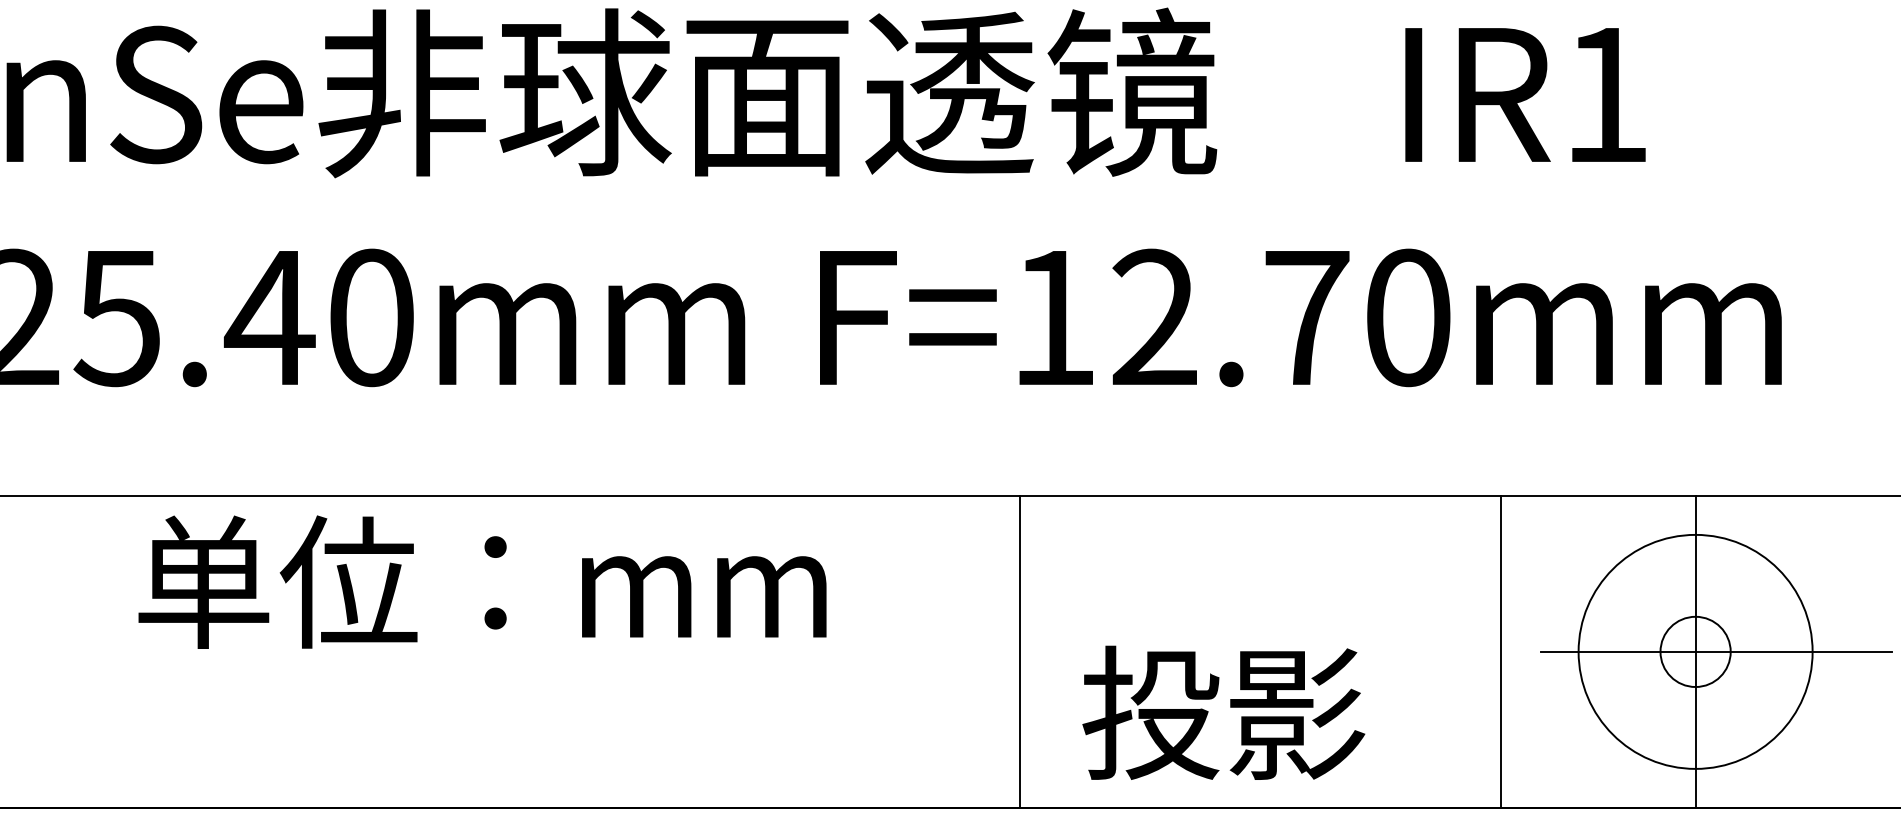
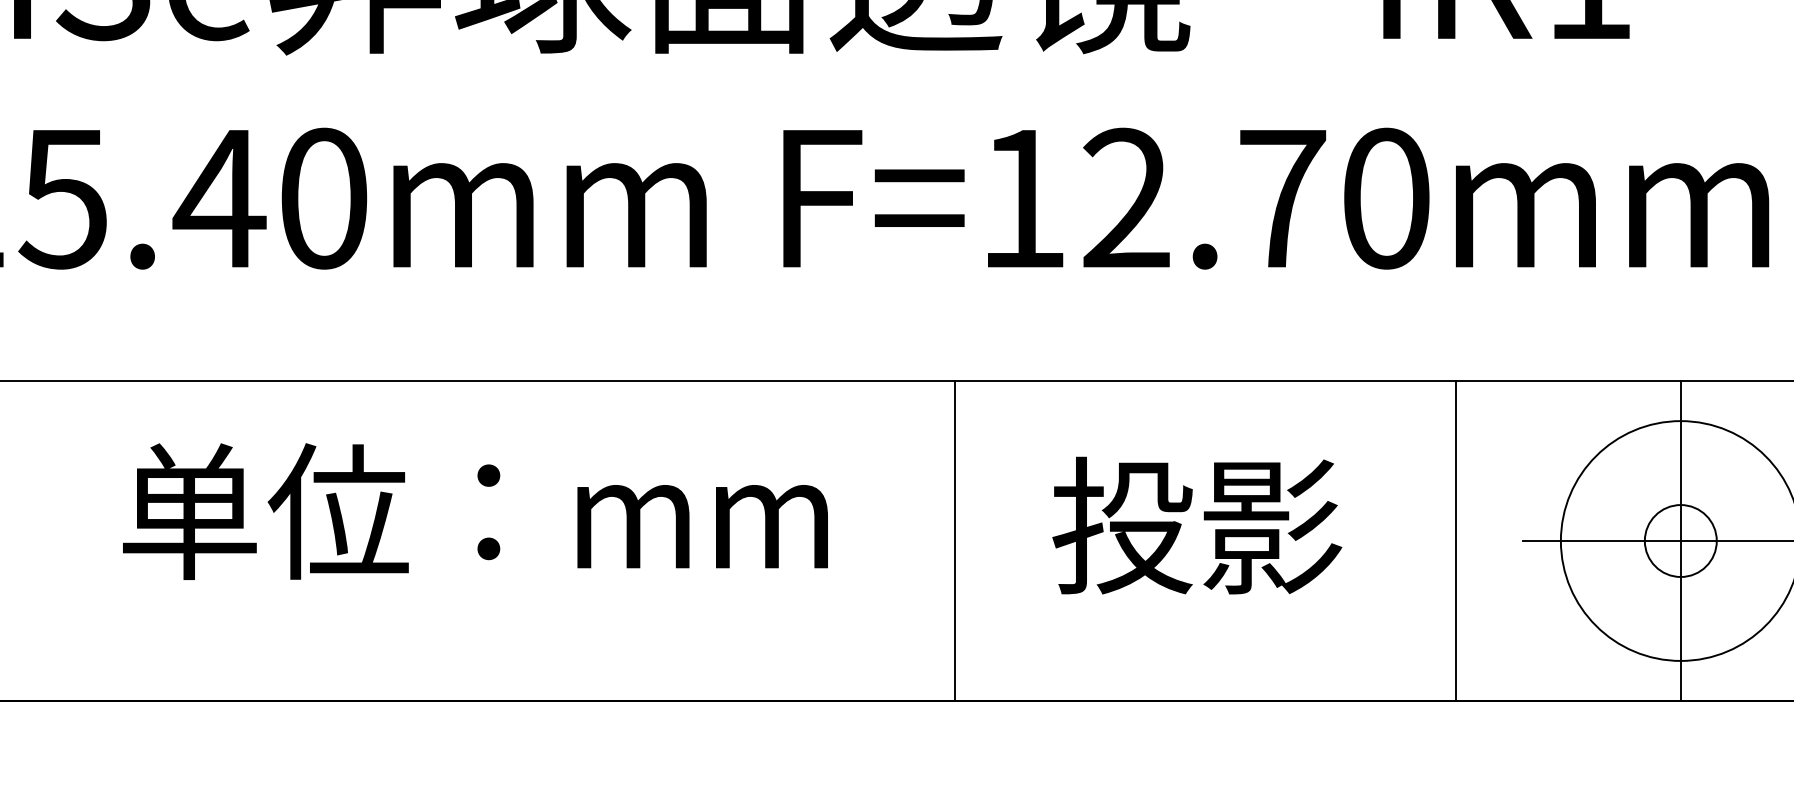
text: (482, 581) -> (475, 510), moved
line: (1019, 651) -> (955, 540), moved
line: (1501, 651) -> (1456, 540), moved
text: (1223, 712) -> (1196, 525), moved

